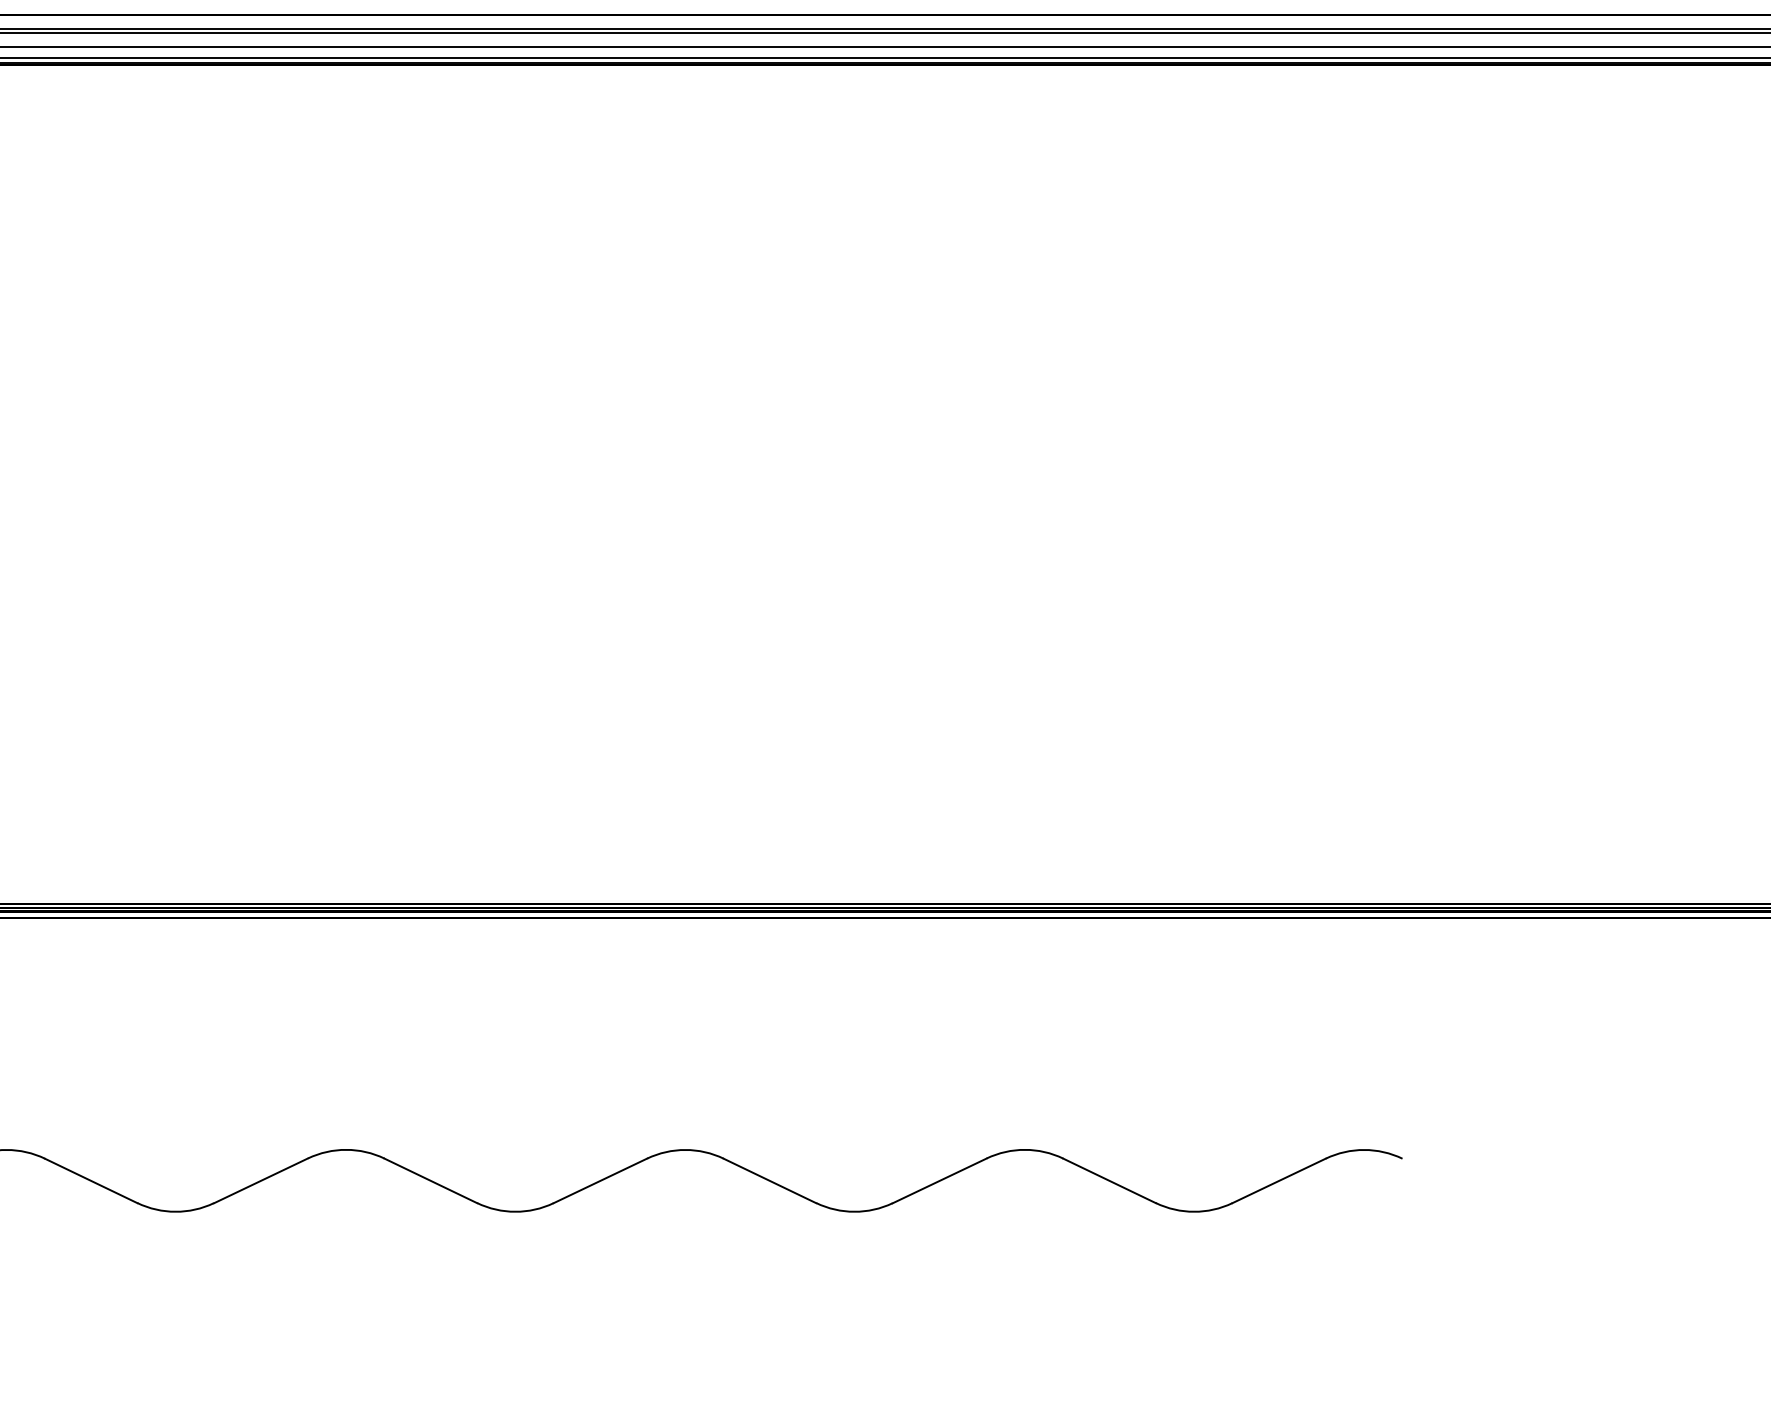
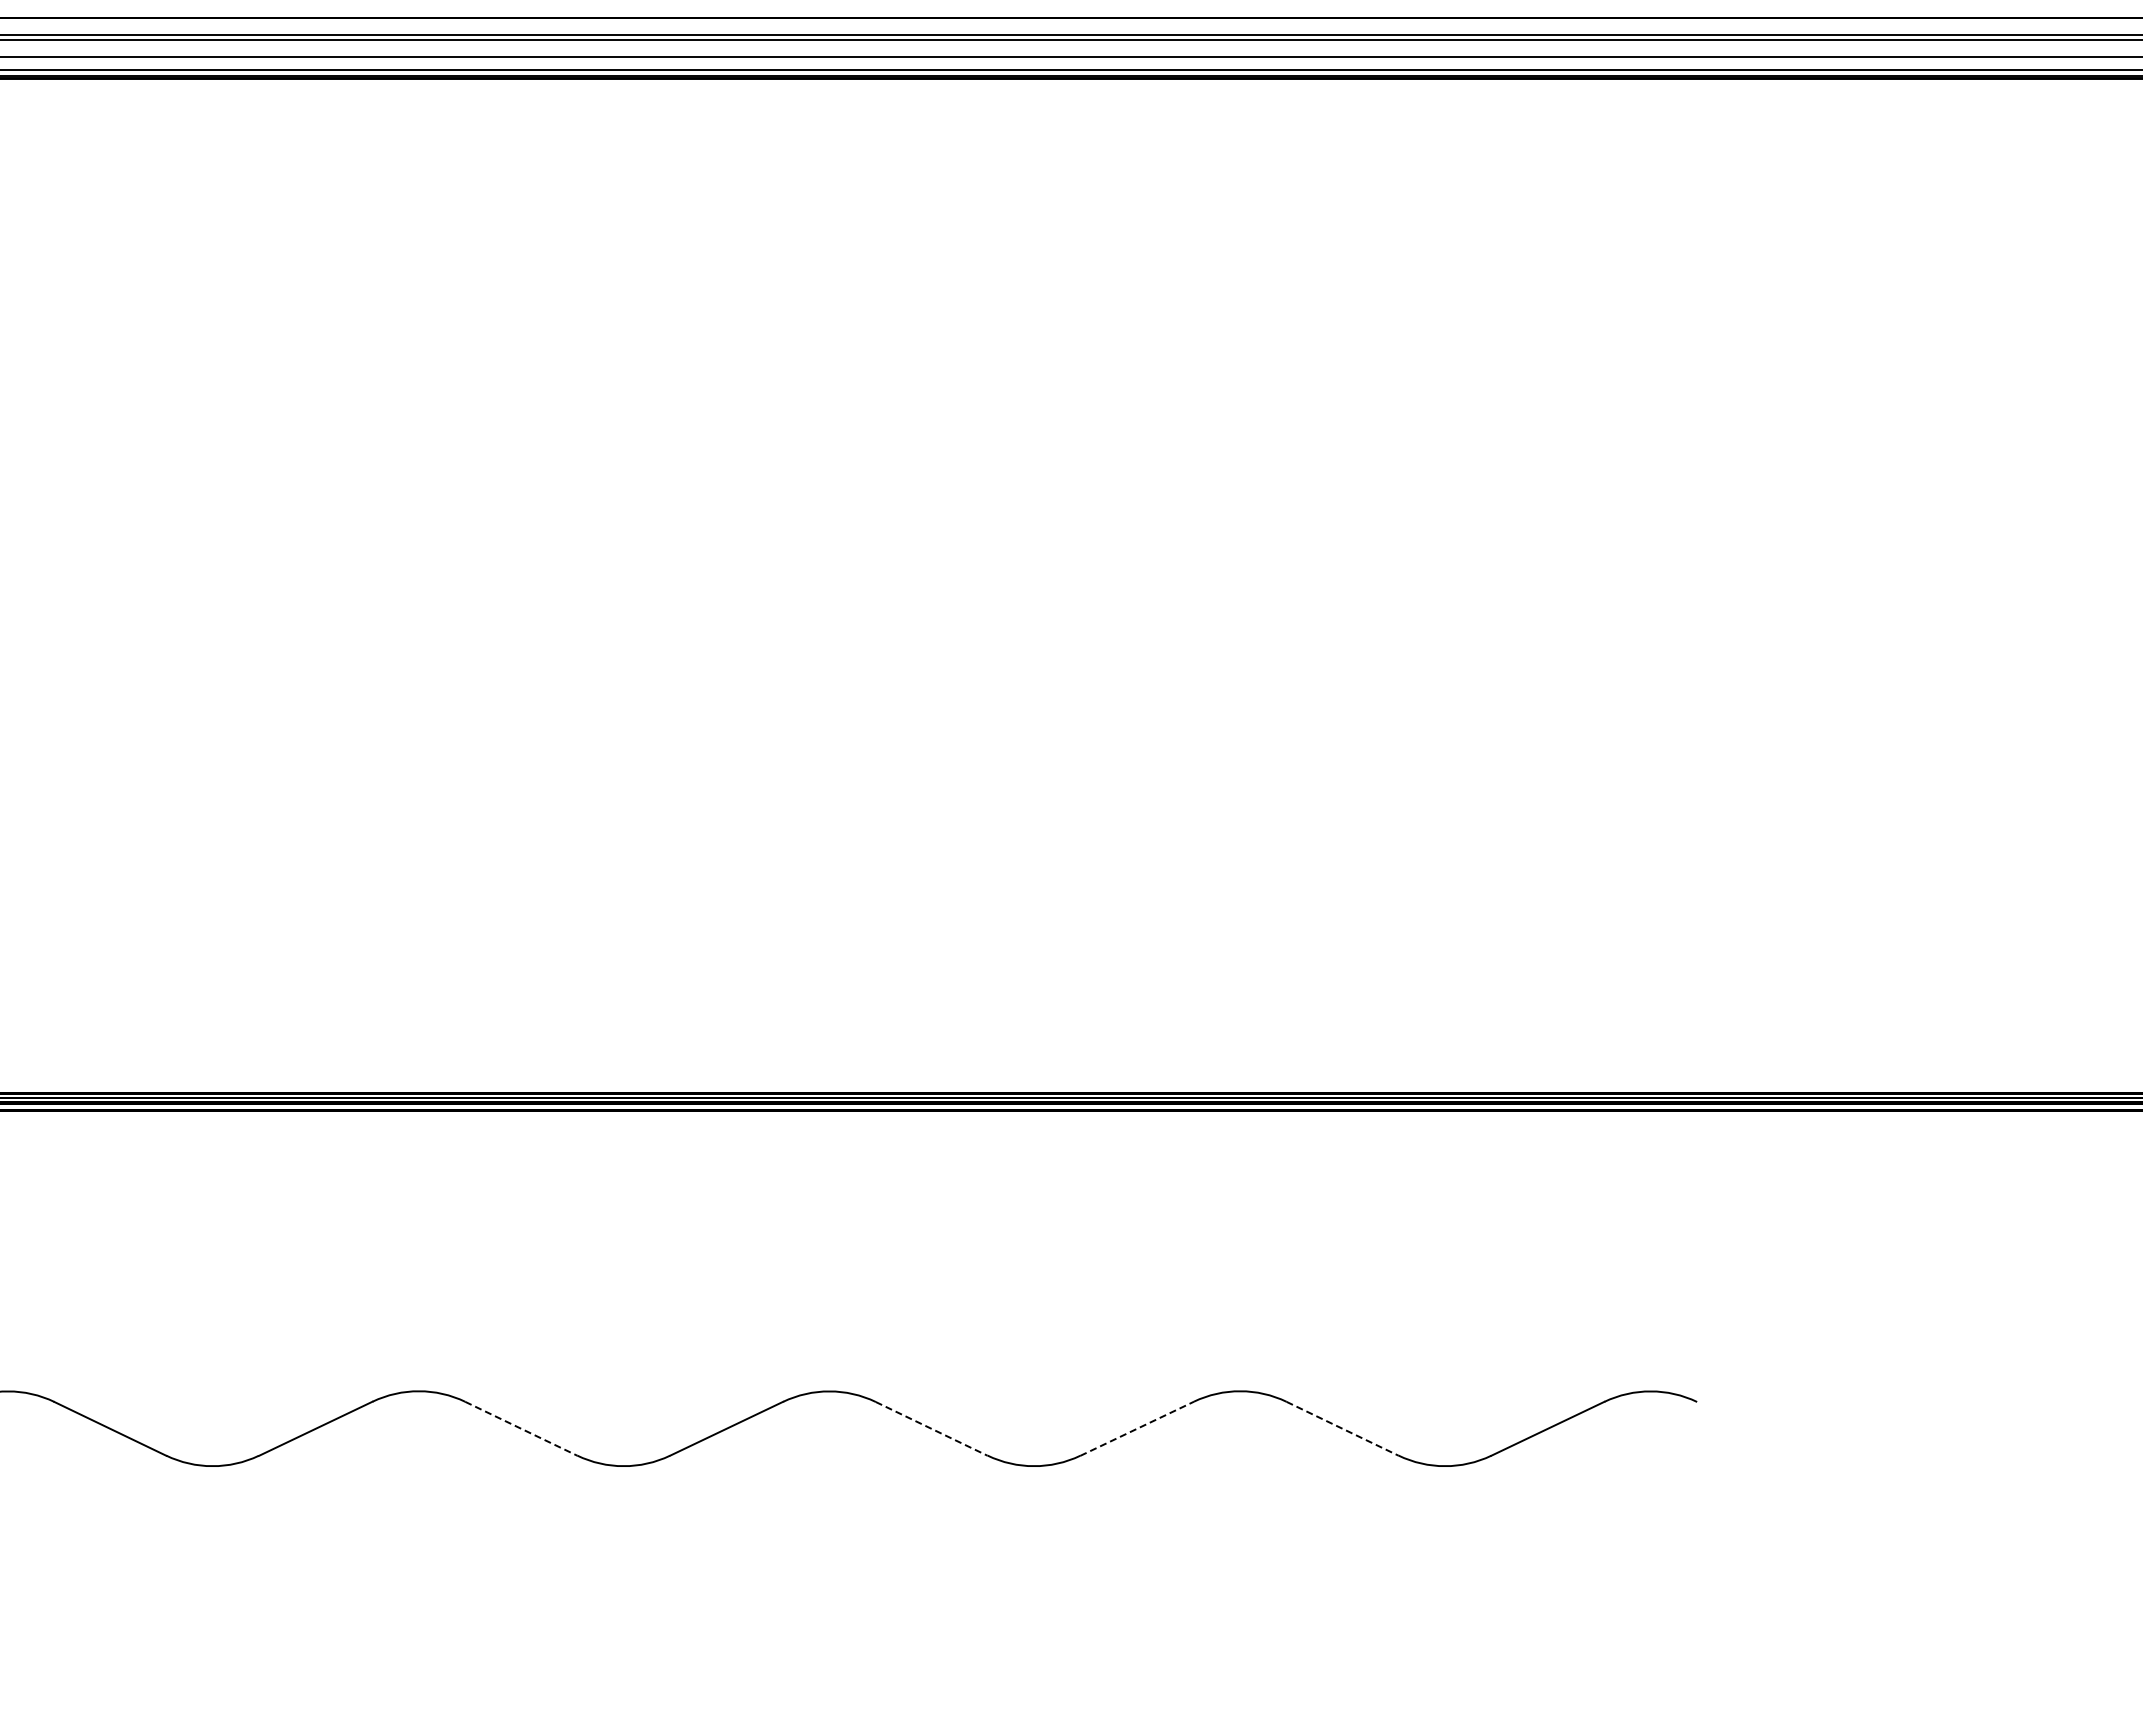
line: (940, 1180) -> (1137, 1428), solid -> dashed
line: (430, 1181) -> (521, 1429), solid -> dashed
line: (770, 1181) -> (932, 1429), solid -> dashed
line: (1110, 1181) -> (1343, 1429), solid -> dashed

